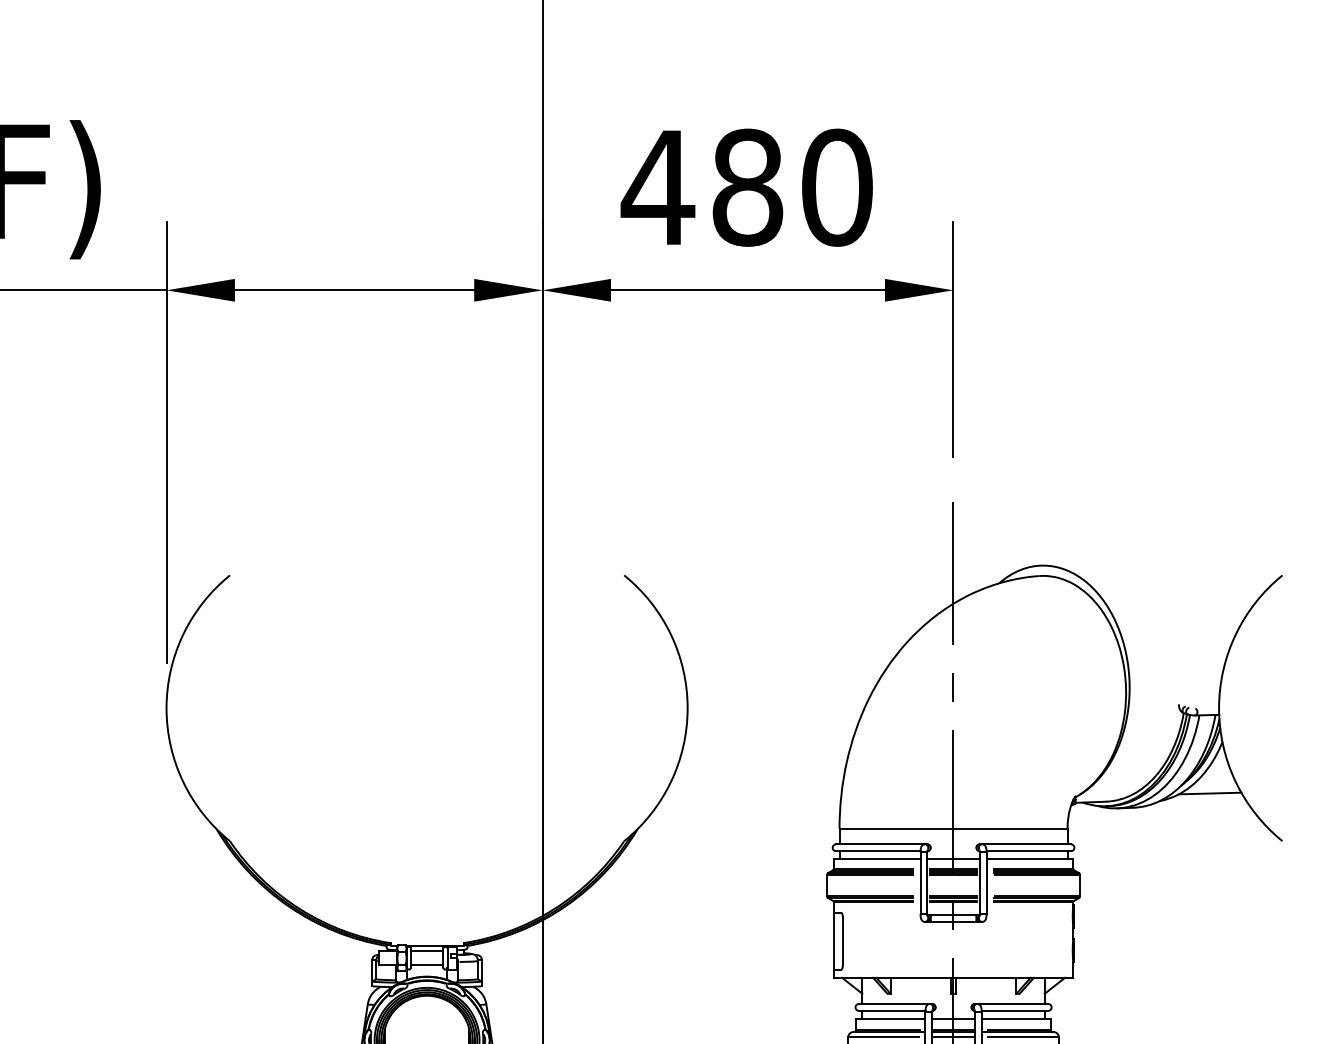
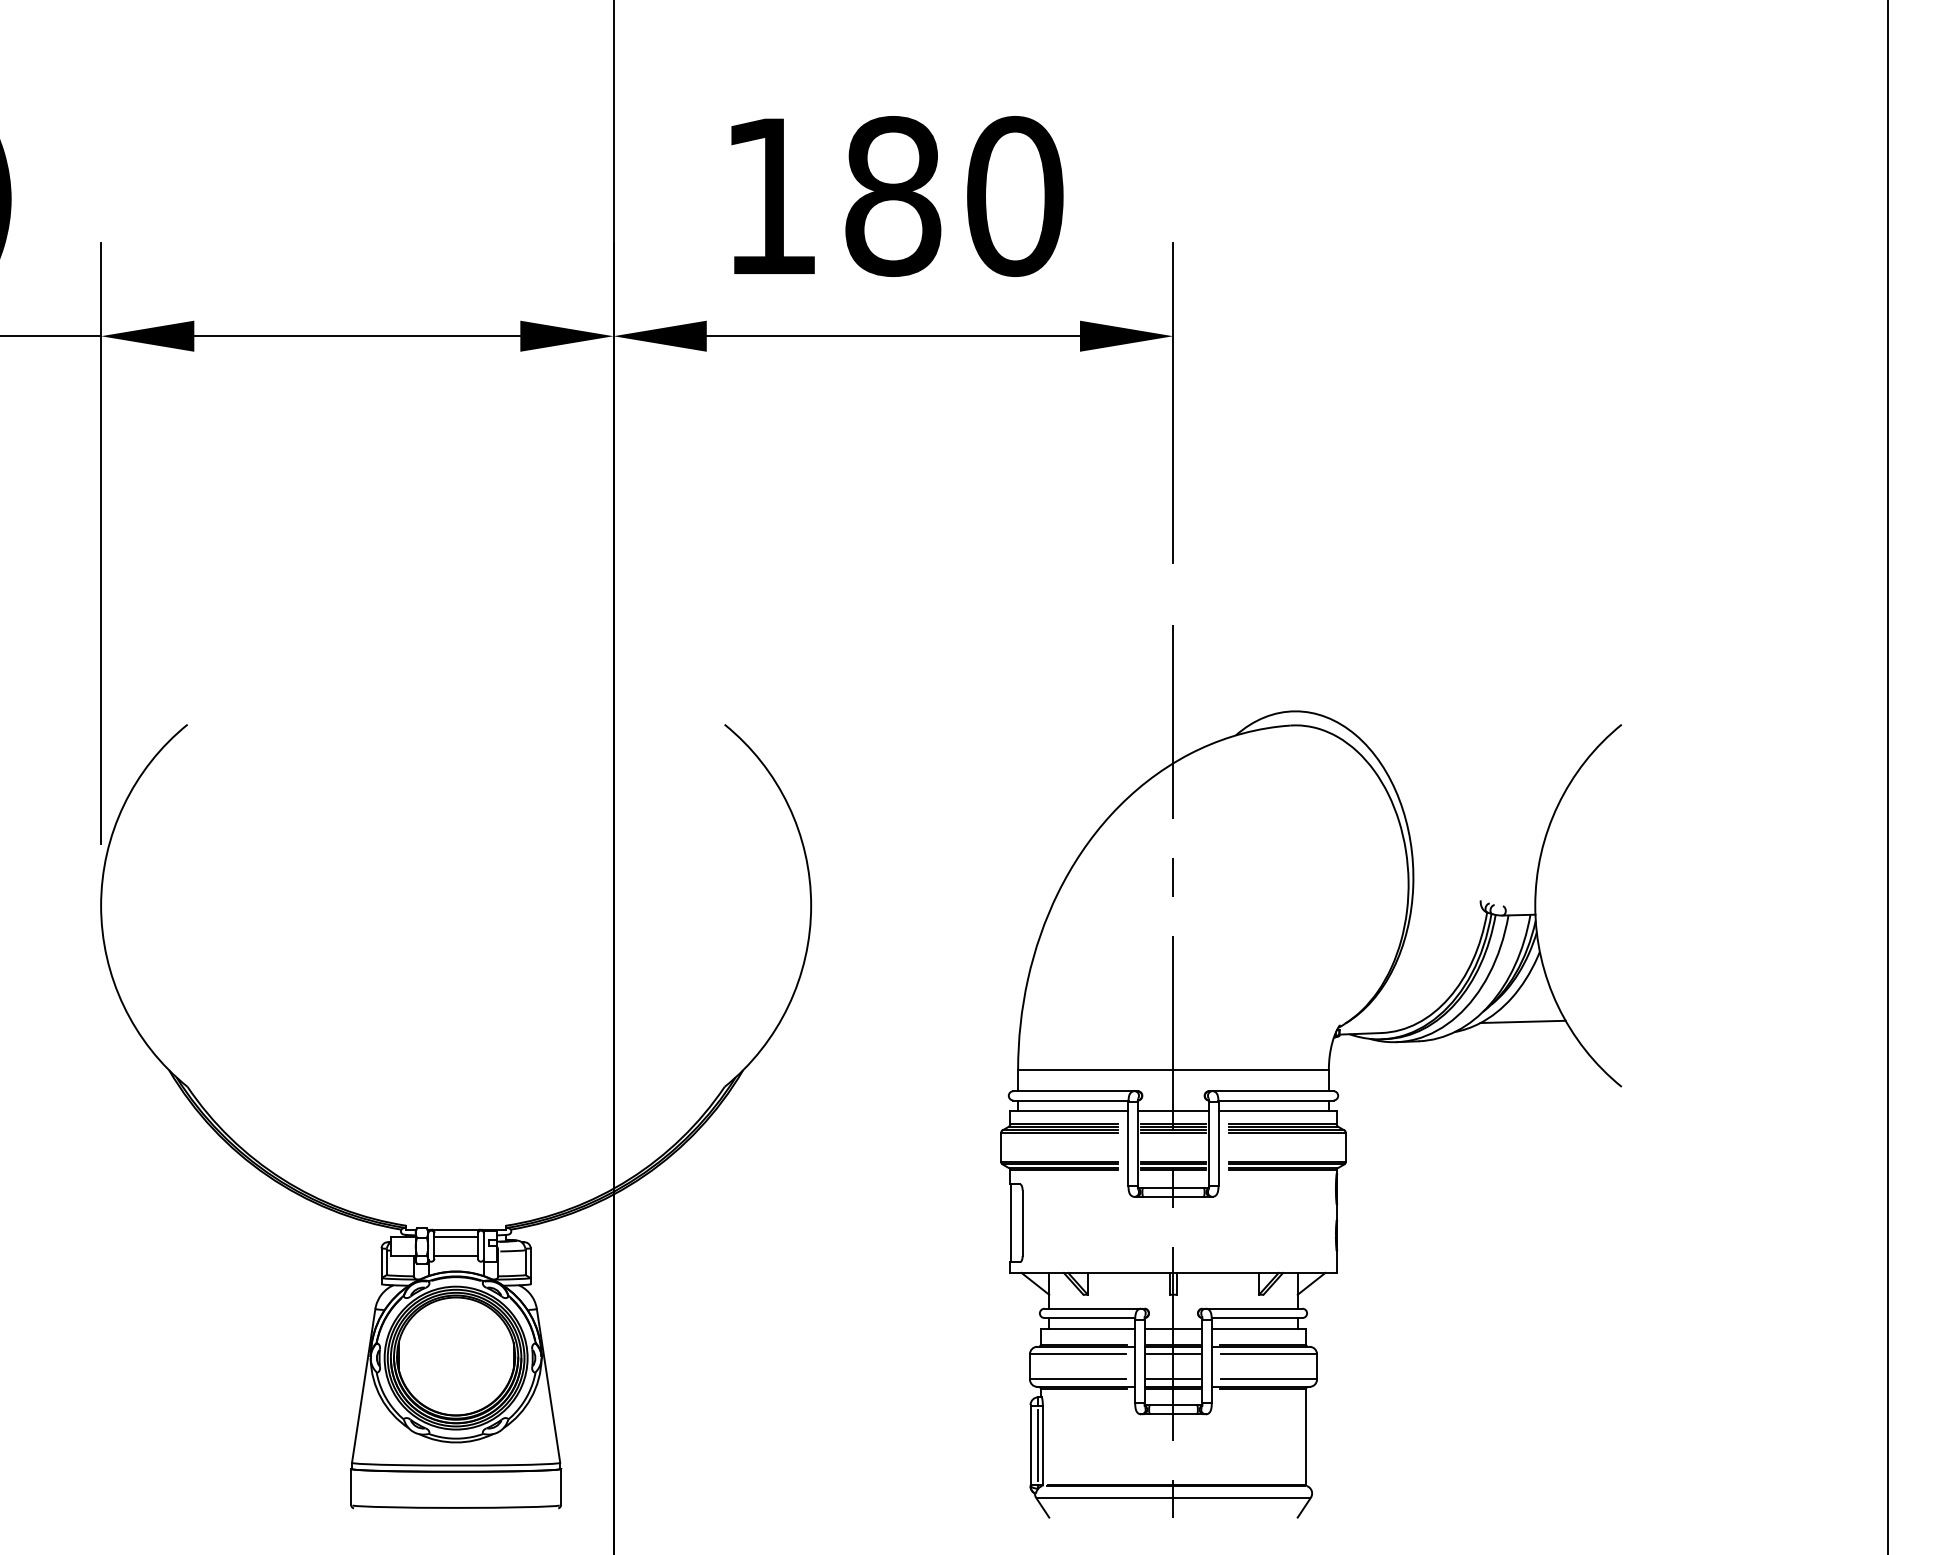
text: (657, 187) -> (770, 195), 480 -> 180

